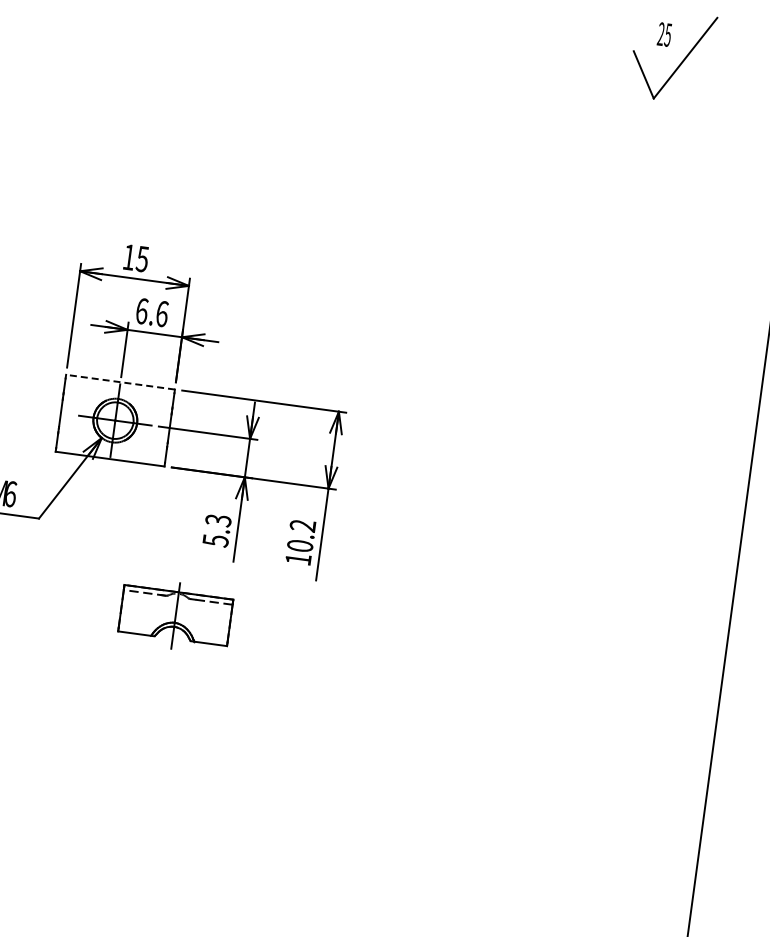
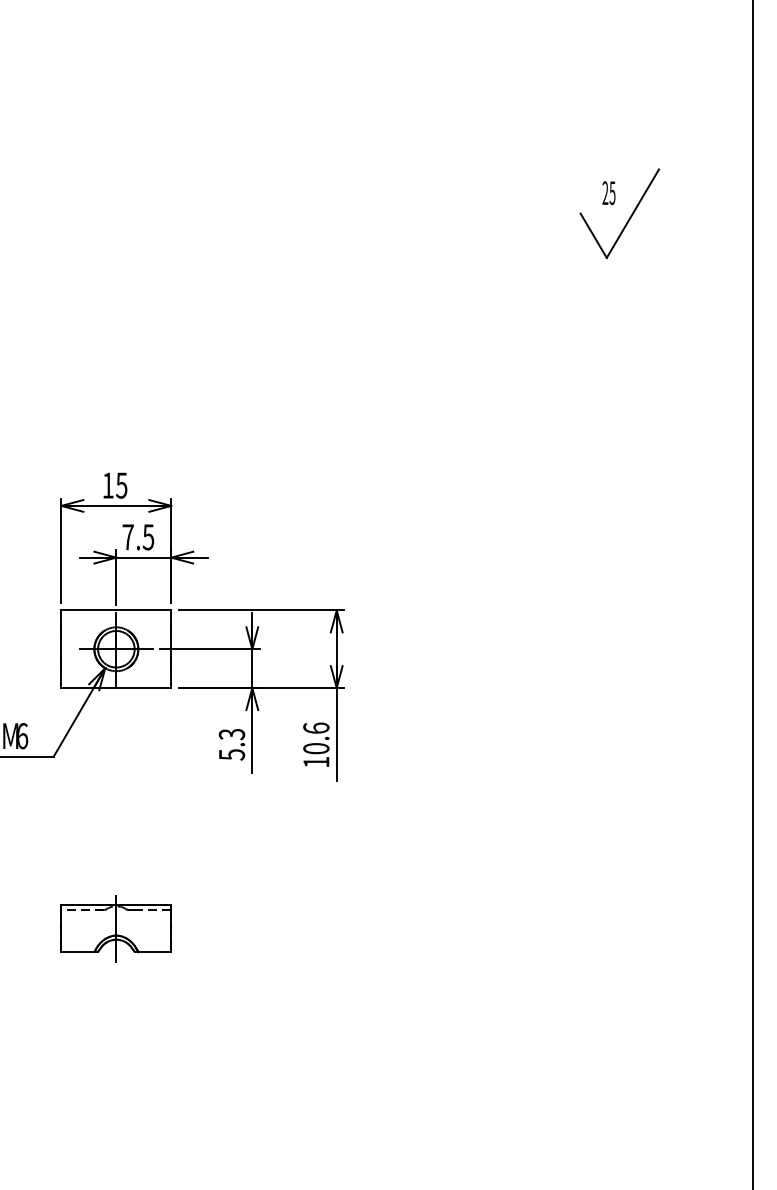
text: (152, 312) -> (138, 537), 6.6 -> 7.5
line: (120, 382) -> (116, 610), dashed -> solid
text: (303, 525) -> (316, 727), 10.2 -> 10.6
part: (174, 615) -> (115, 928), moved

